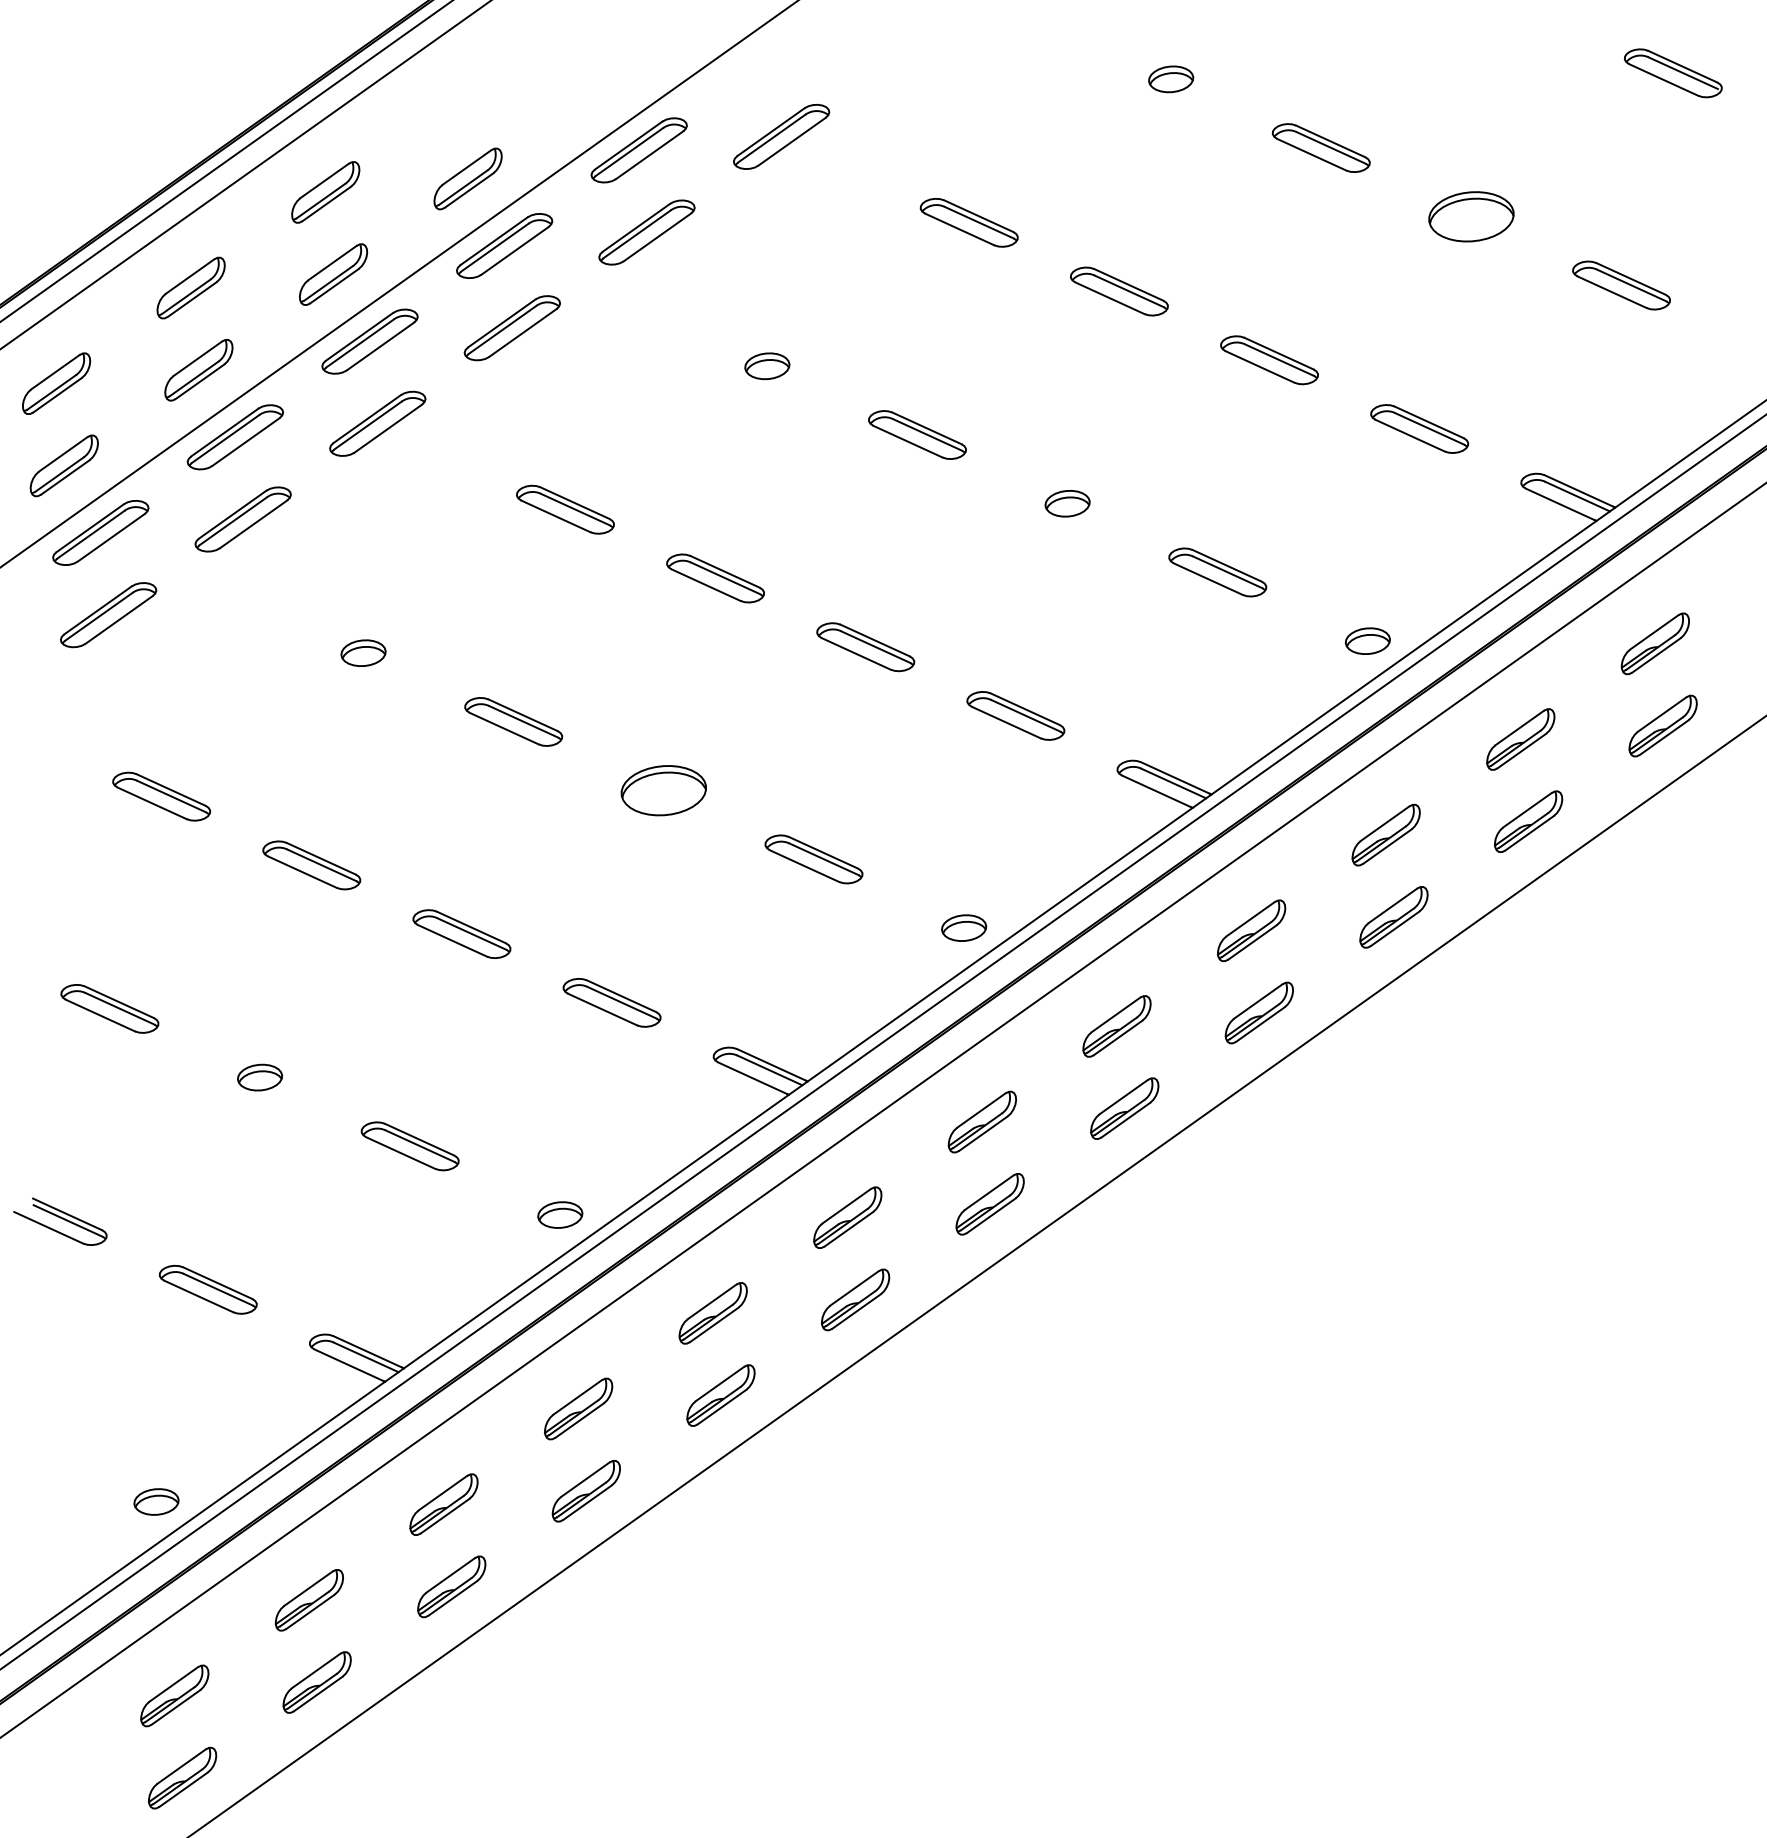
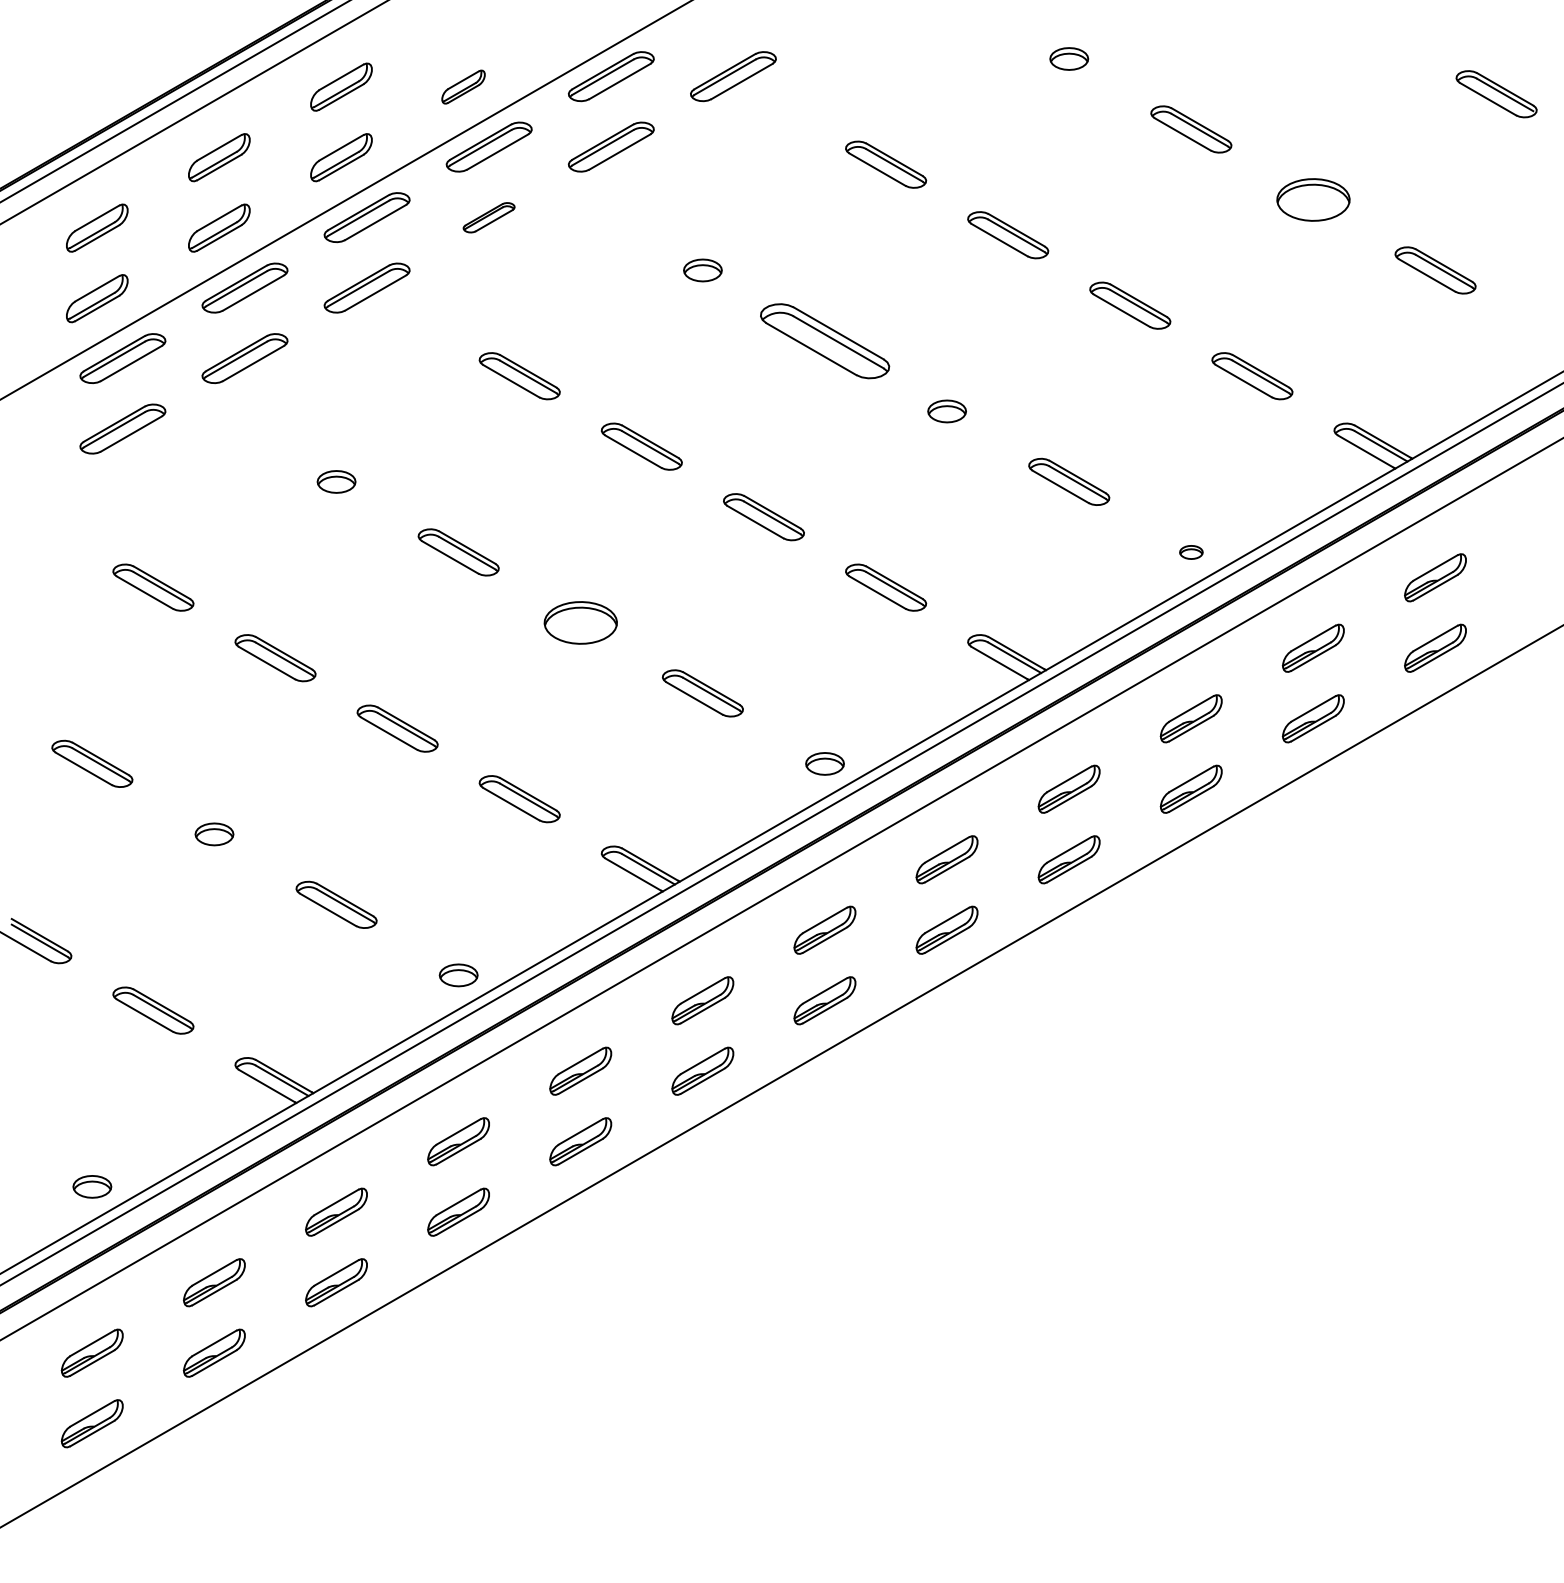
part: (467, 178) -> (463, 86), size x0.7
part: (511, 328) -> (488, 217), size x0.6
part: (916, 434) -> (824, 340), size x1.6
part: (1368, 641) -> (1191, 552), size x0.6

